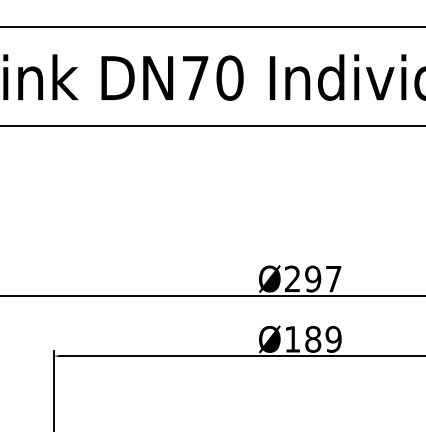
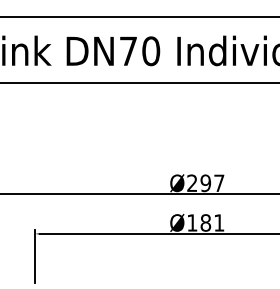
text: (333, 338) -> (219, 222), Ø189 -> Ø181

